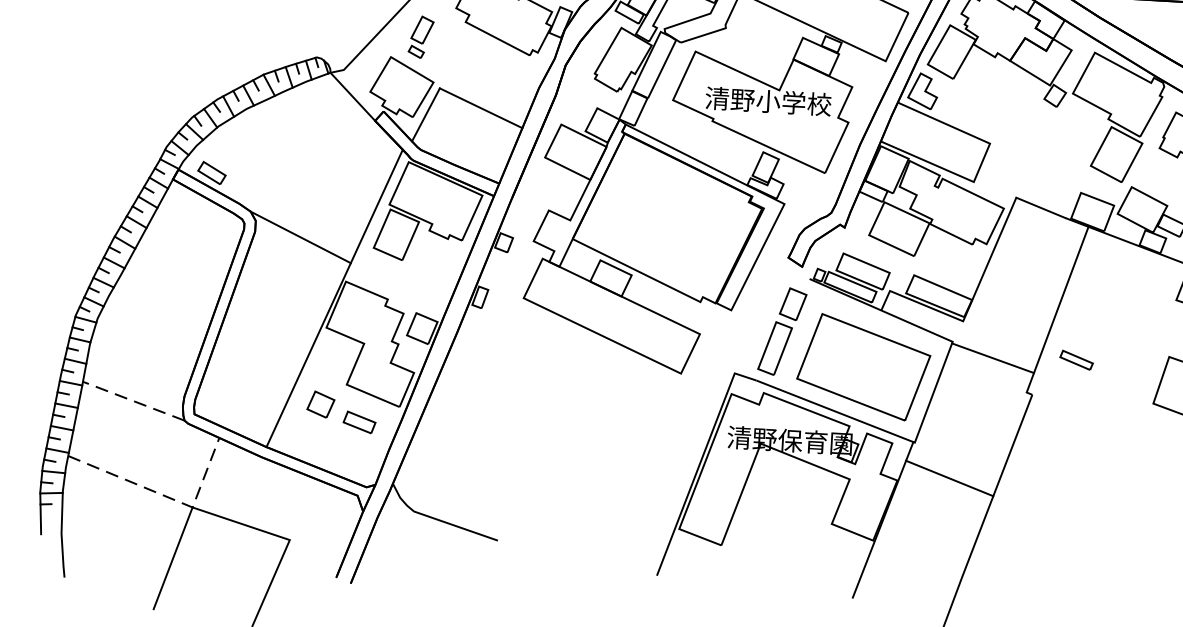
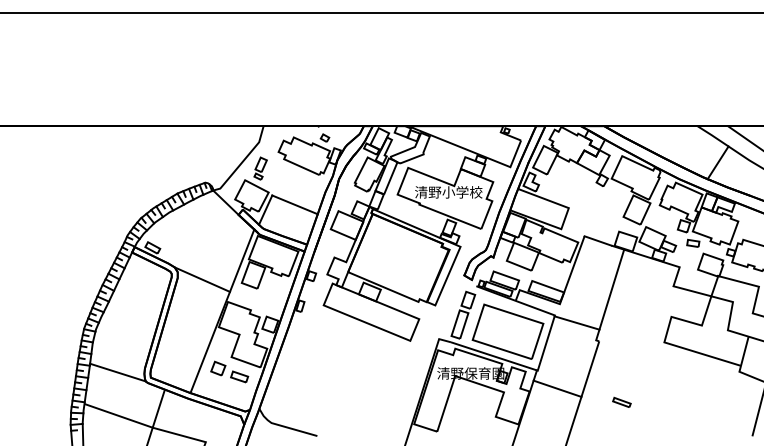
part: (1075, 358) -> (621, 401), moved
line: (132, 400) -> (117, 372), dashed -> solid
line: (166, 496) -> (138, 422), dashed -> solid

